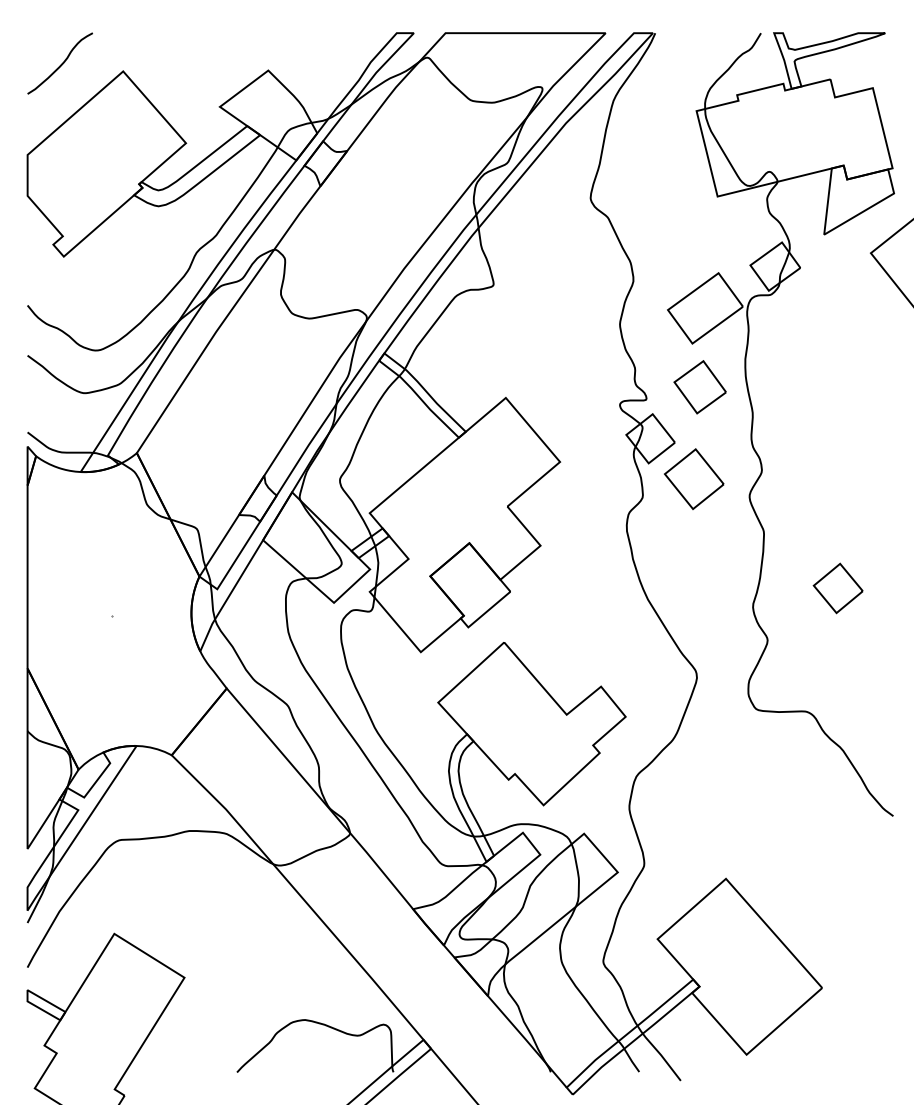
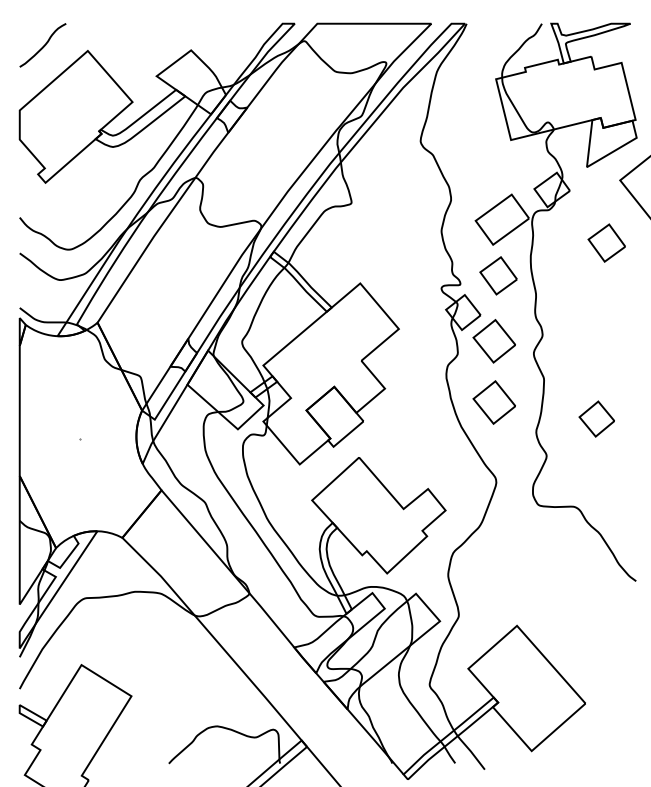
part: (851, 341) -> (606, 243), added
part: (694, 564) -> (494, 402), added

